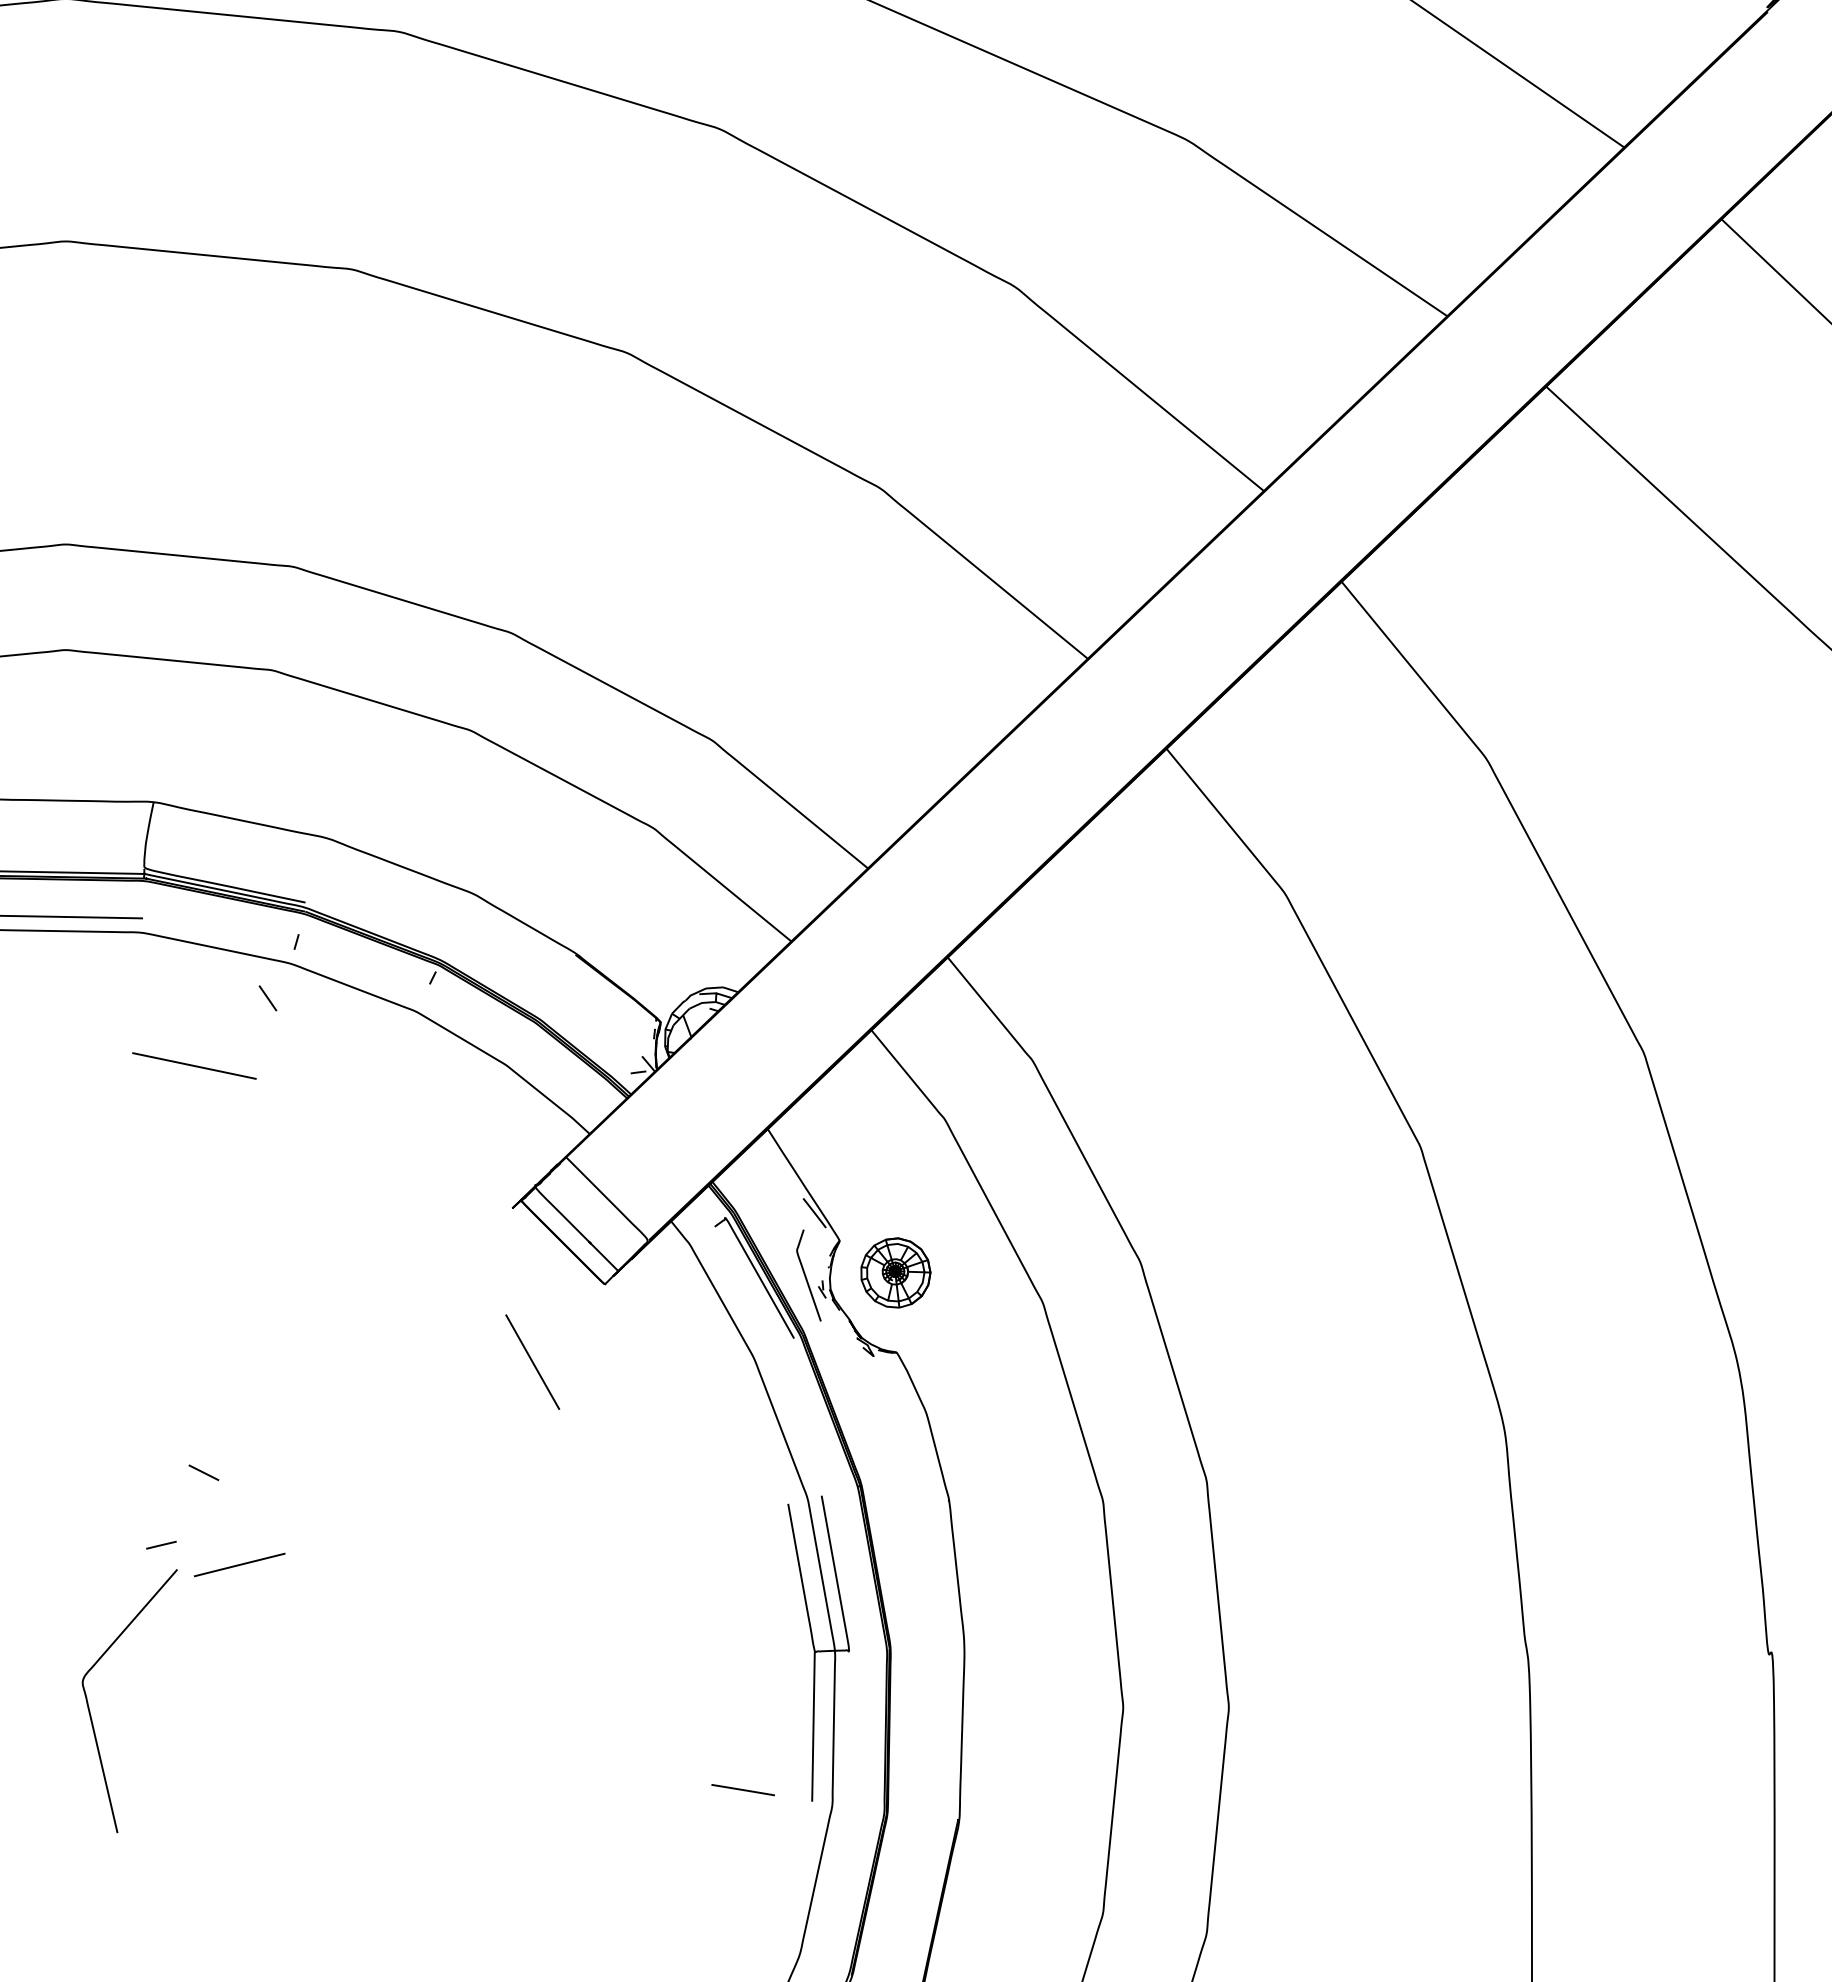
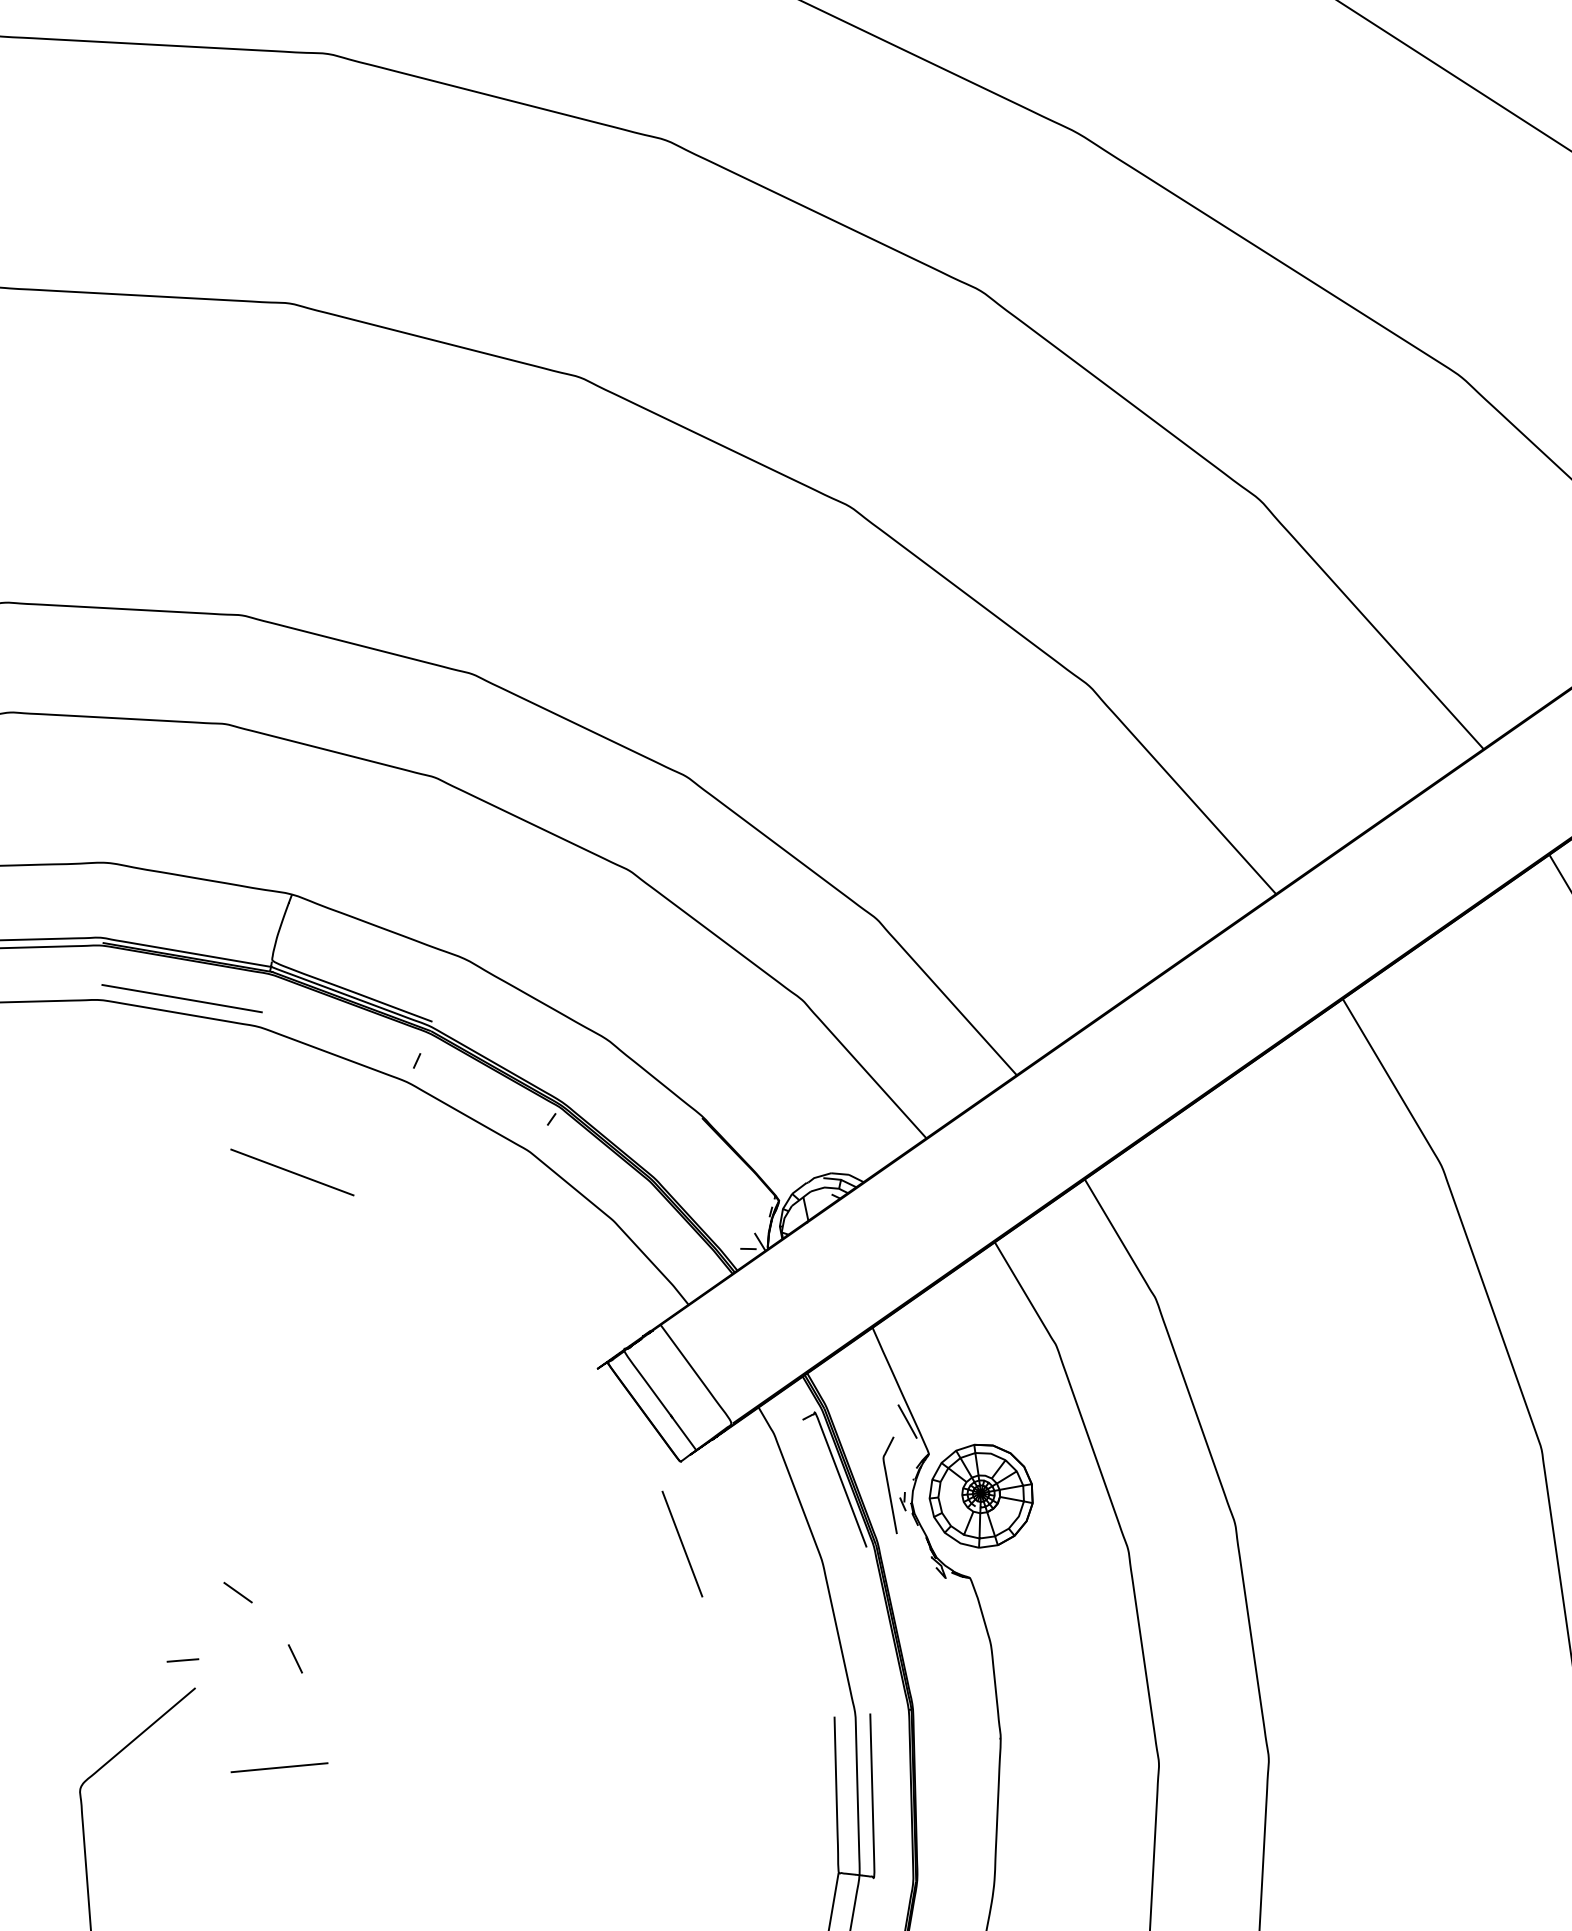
line: (267, 998) -> (294, 1658), moved
part: (895, 1272) -> (981, 1495), size x1.43
line: (532, 1361) -> (682, 1543), moved
line: (239, 1564) -> (279, 1767), moved

